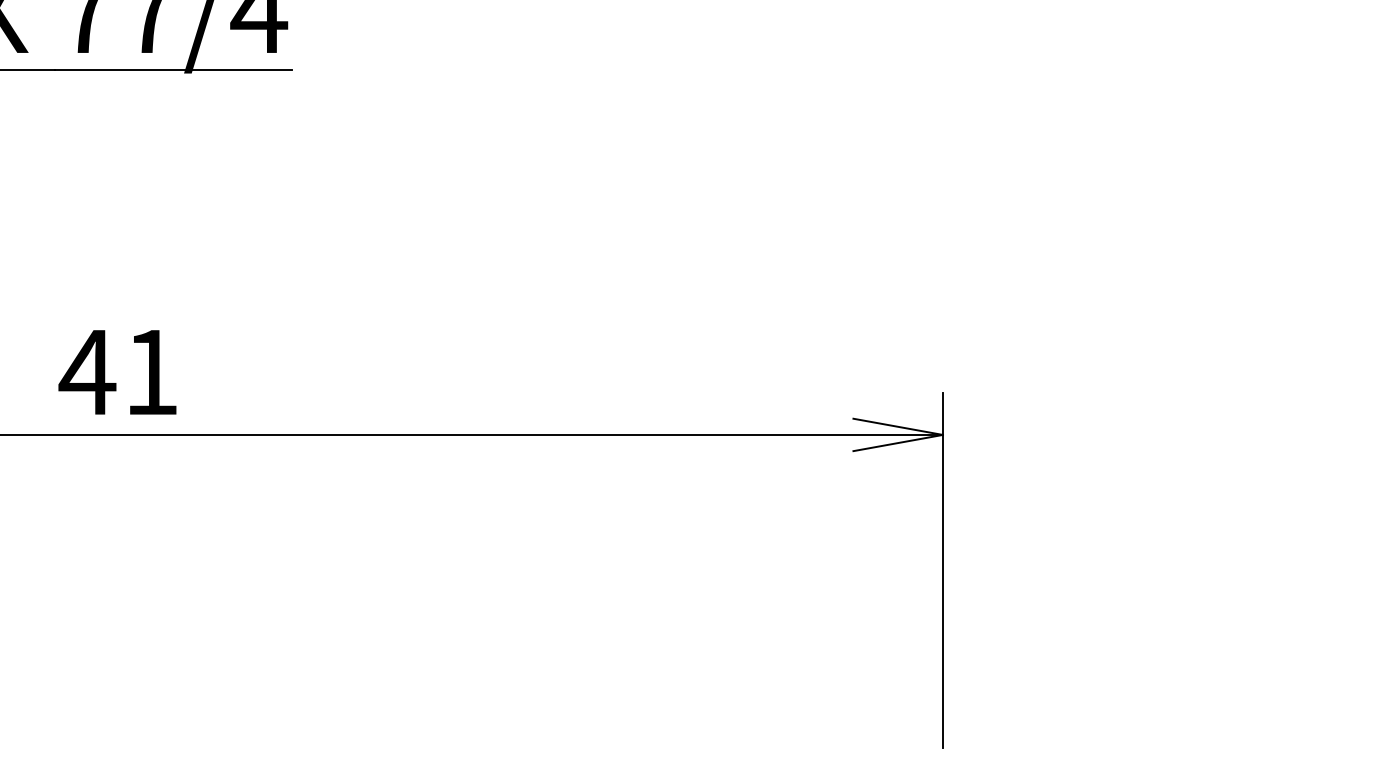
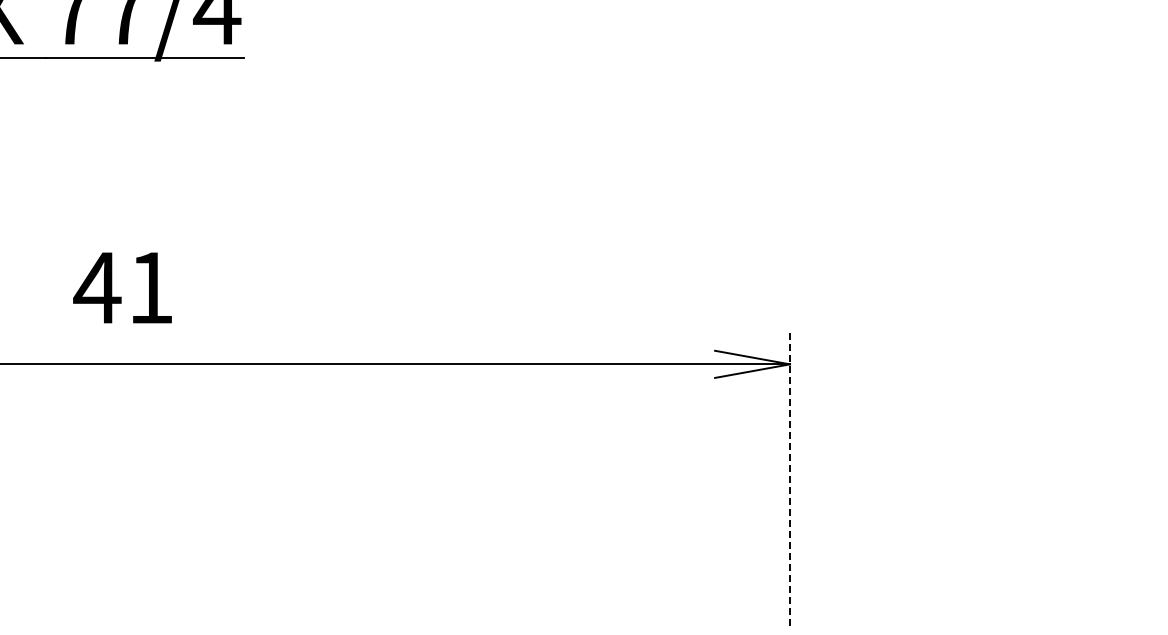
text: (117, 371) -> (122, 287), moved
line: (943, 569) -> (790, 477), solid -> dashed

